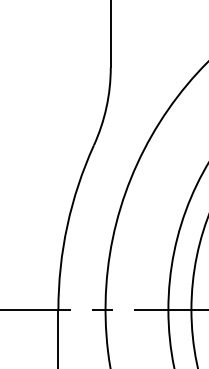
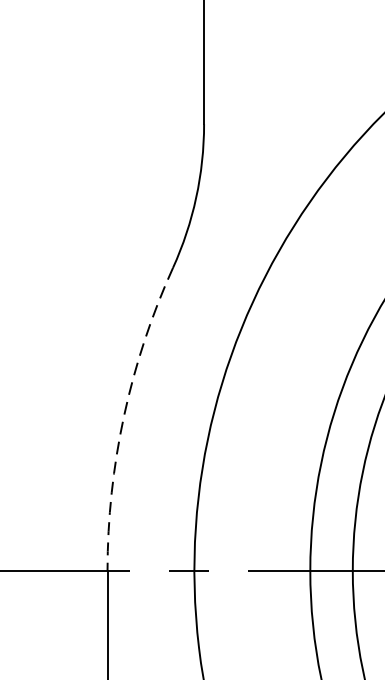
arc: (67, 225) -> (124, 415), solid -> dashed

